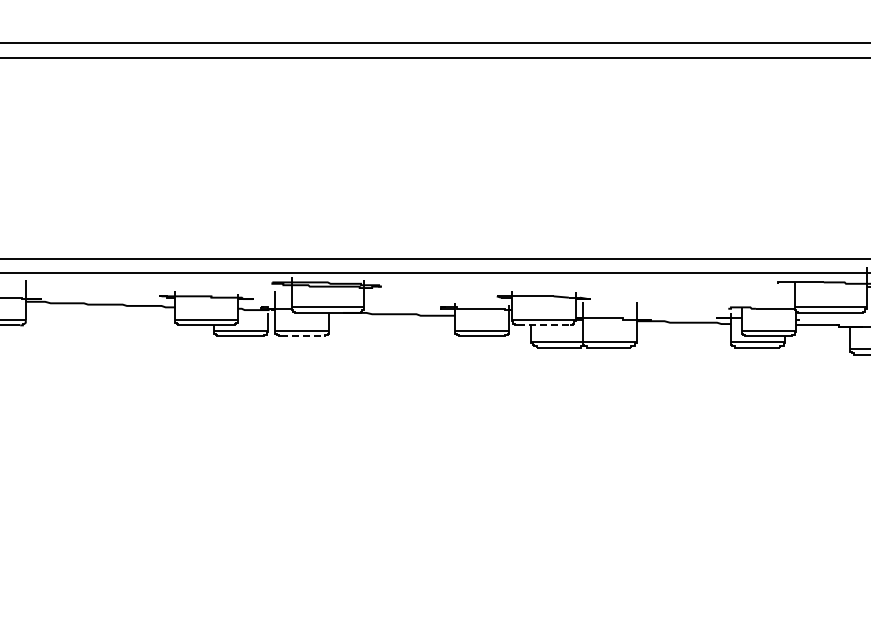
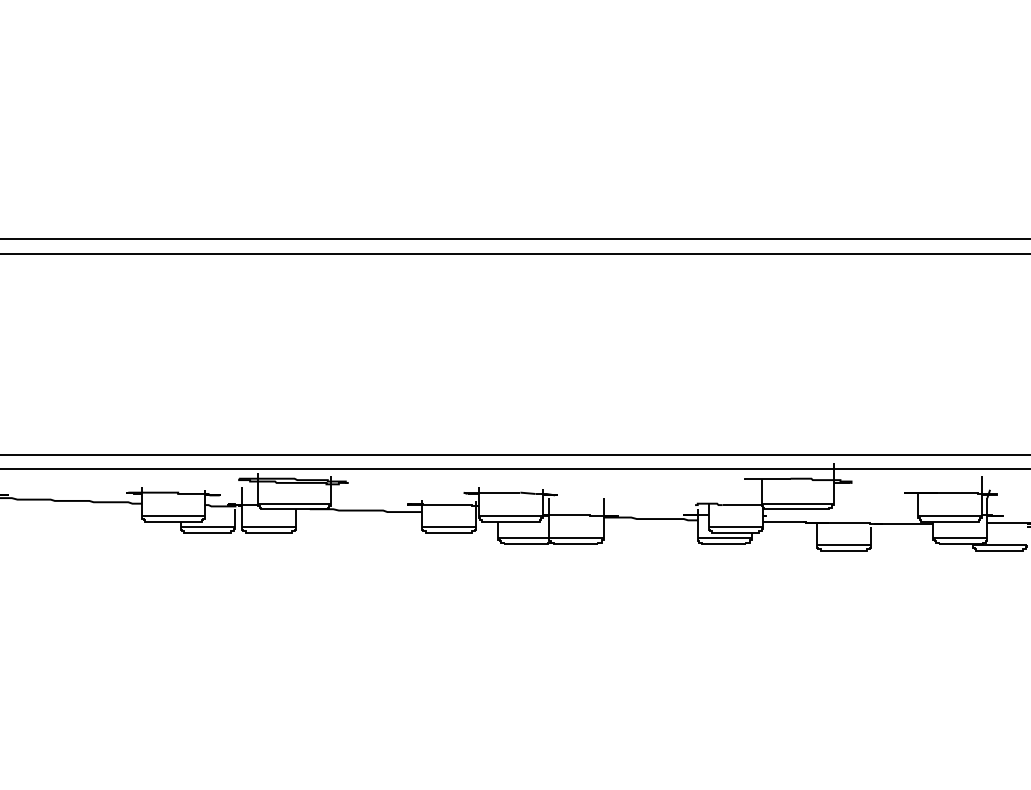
line: (544, 325) -> (511, 521), dashed -> solid
line: (302, 336) -> (269, 532), dashed -> solid

